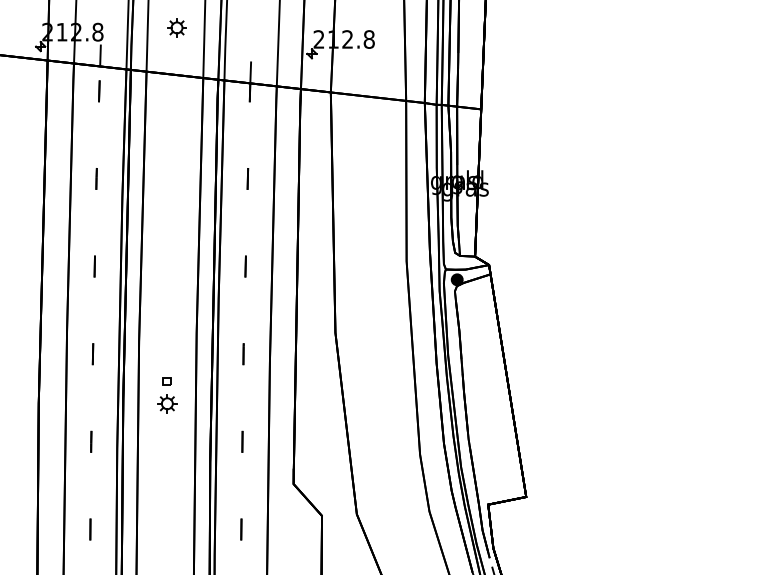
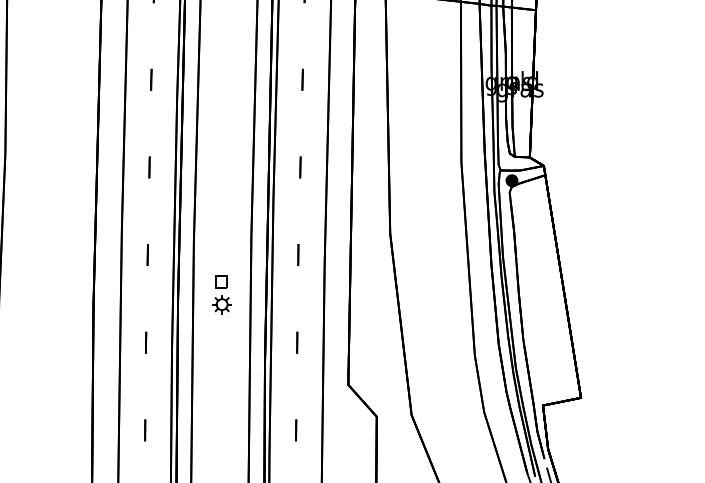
part: (166, 381) -> (221, 282), size x1.6

